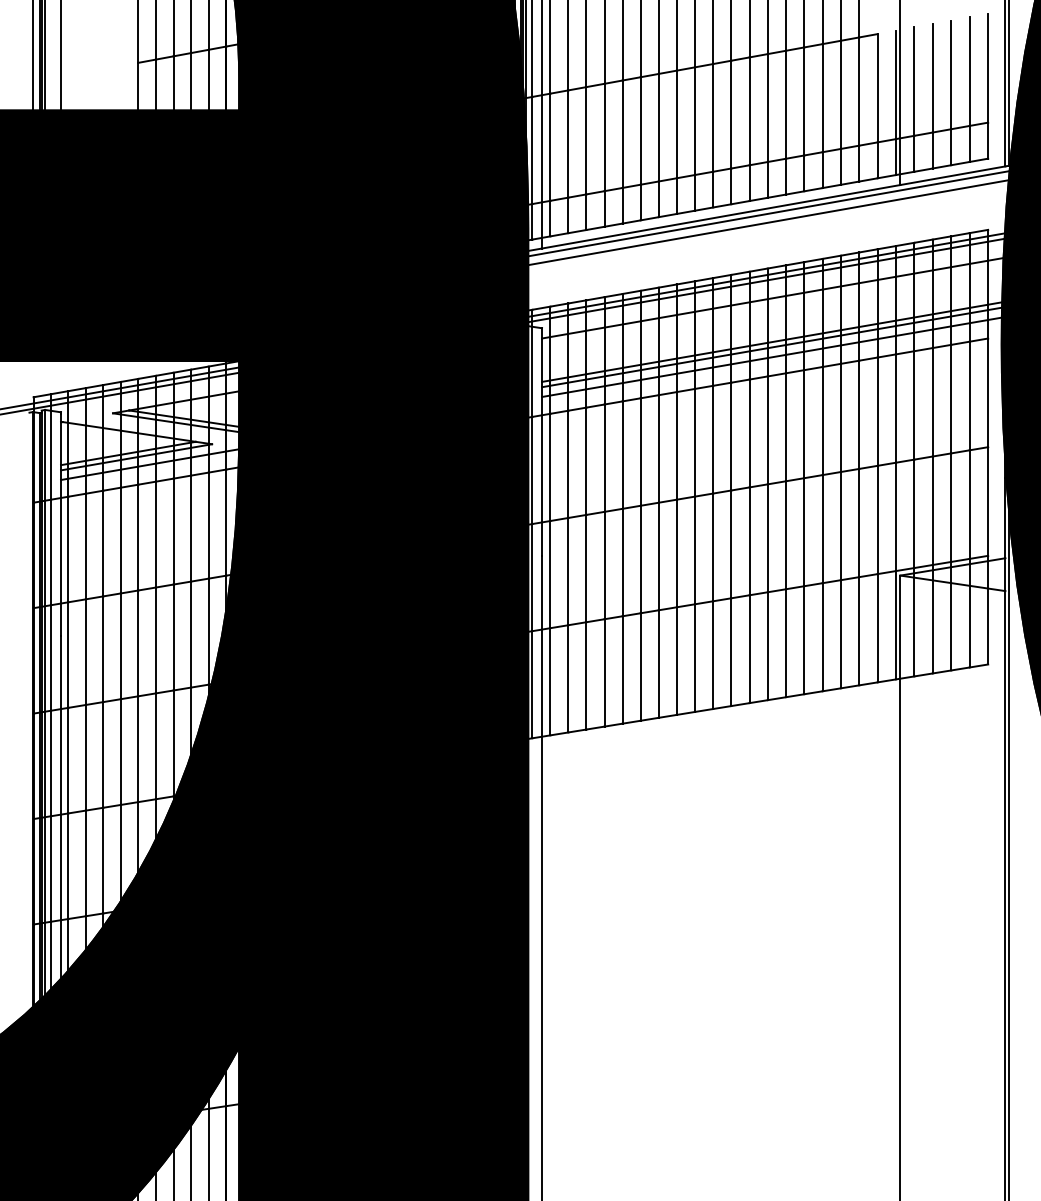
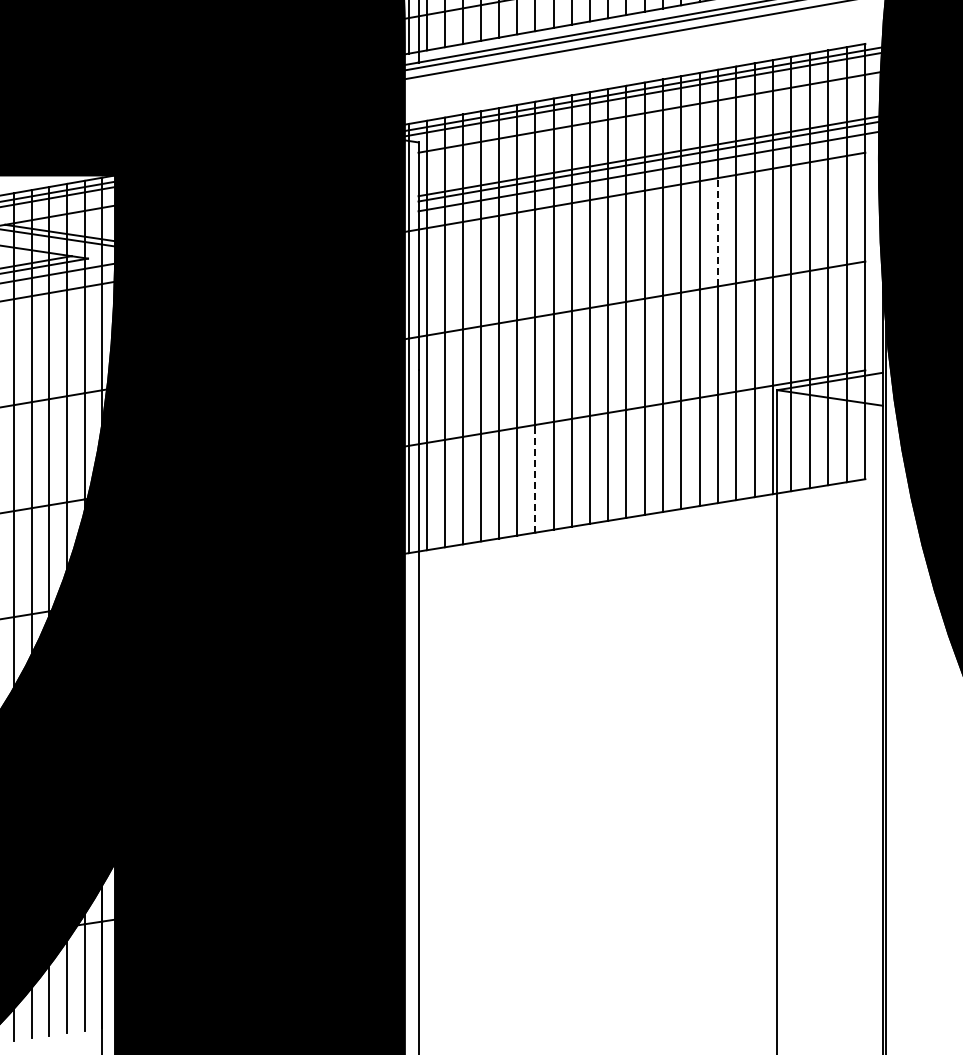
line: (840, 417) -> (717, 231), solid -> dashed
line: (658, 664) -> (535, 479), solid -> dashed

